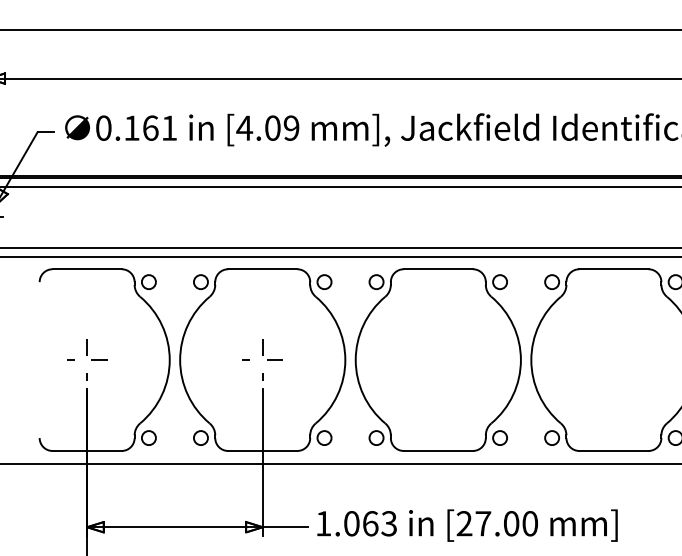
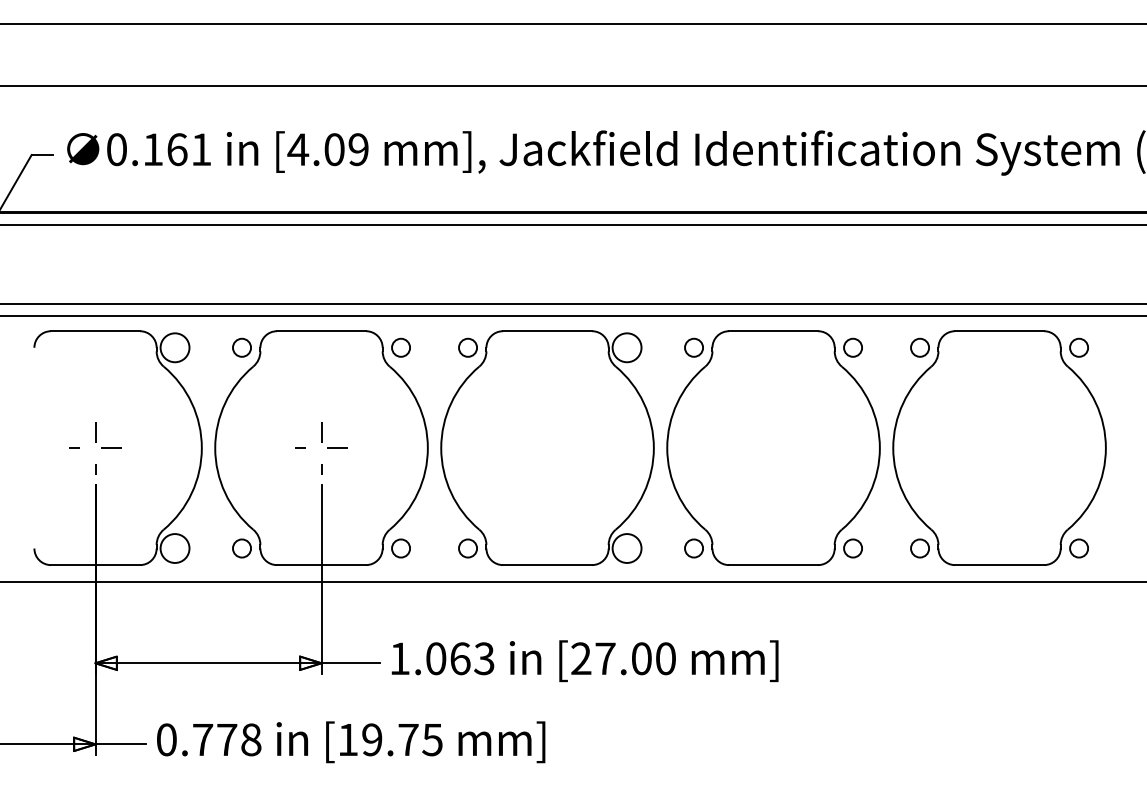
circle: (149, 281) -> (175, 347), size x1.6
circle: (500, 281) -> (627, 347), size x1.6
circle: (149, 438) -> (175, 548), size x1.6
circle: (500, 438) -> (627, 548), size x1.6

